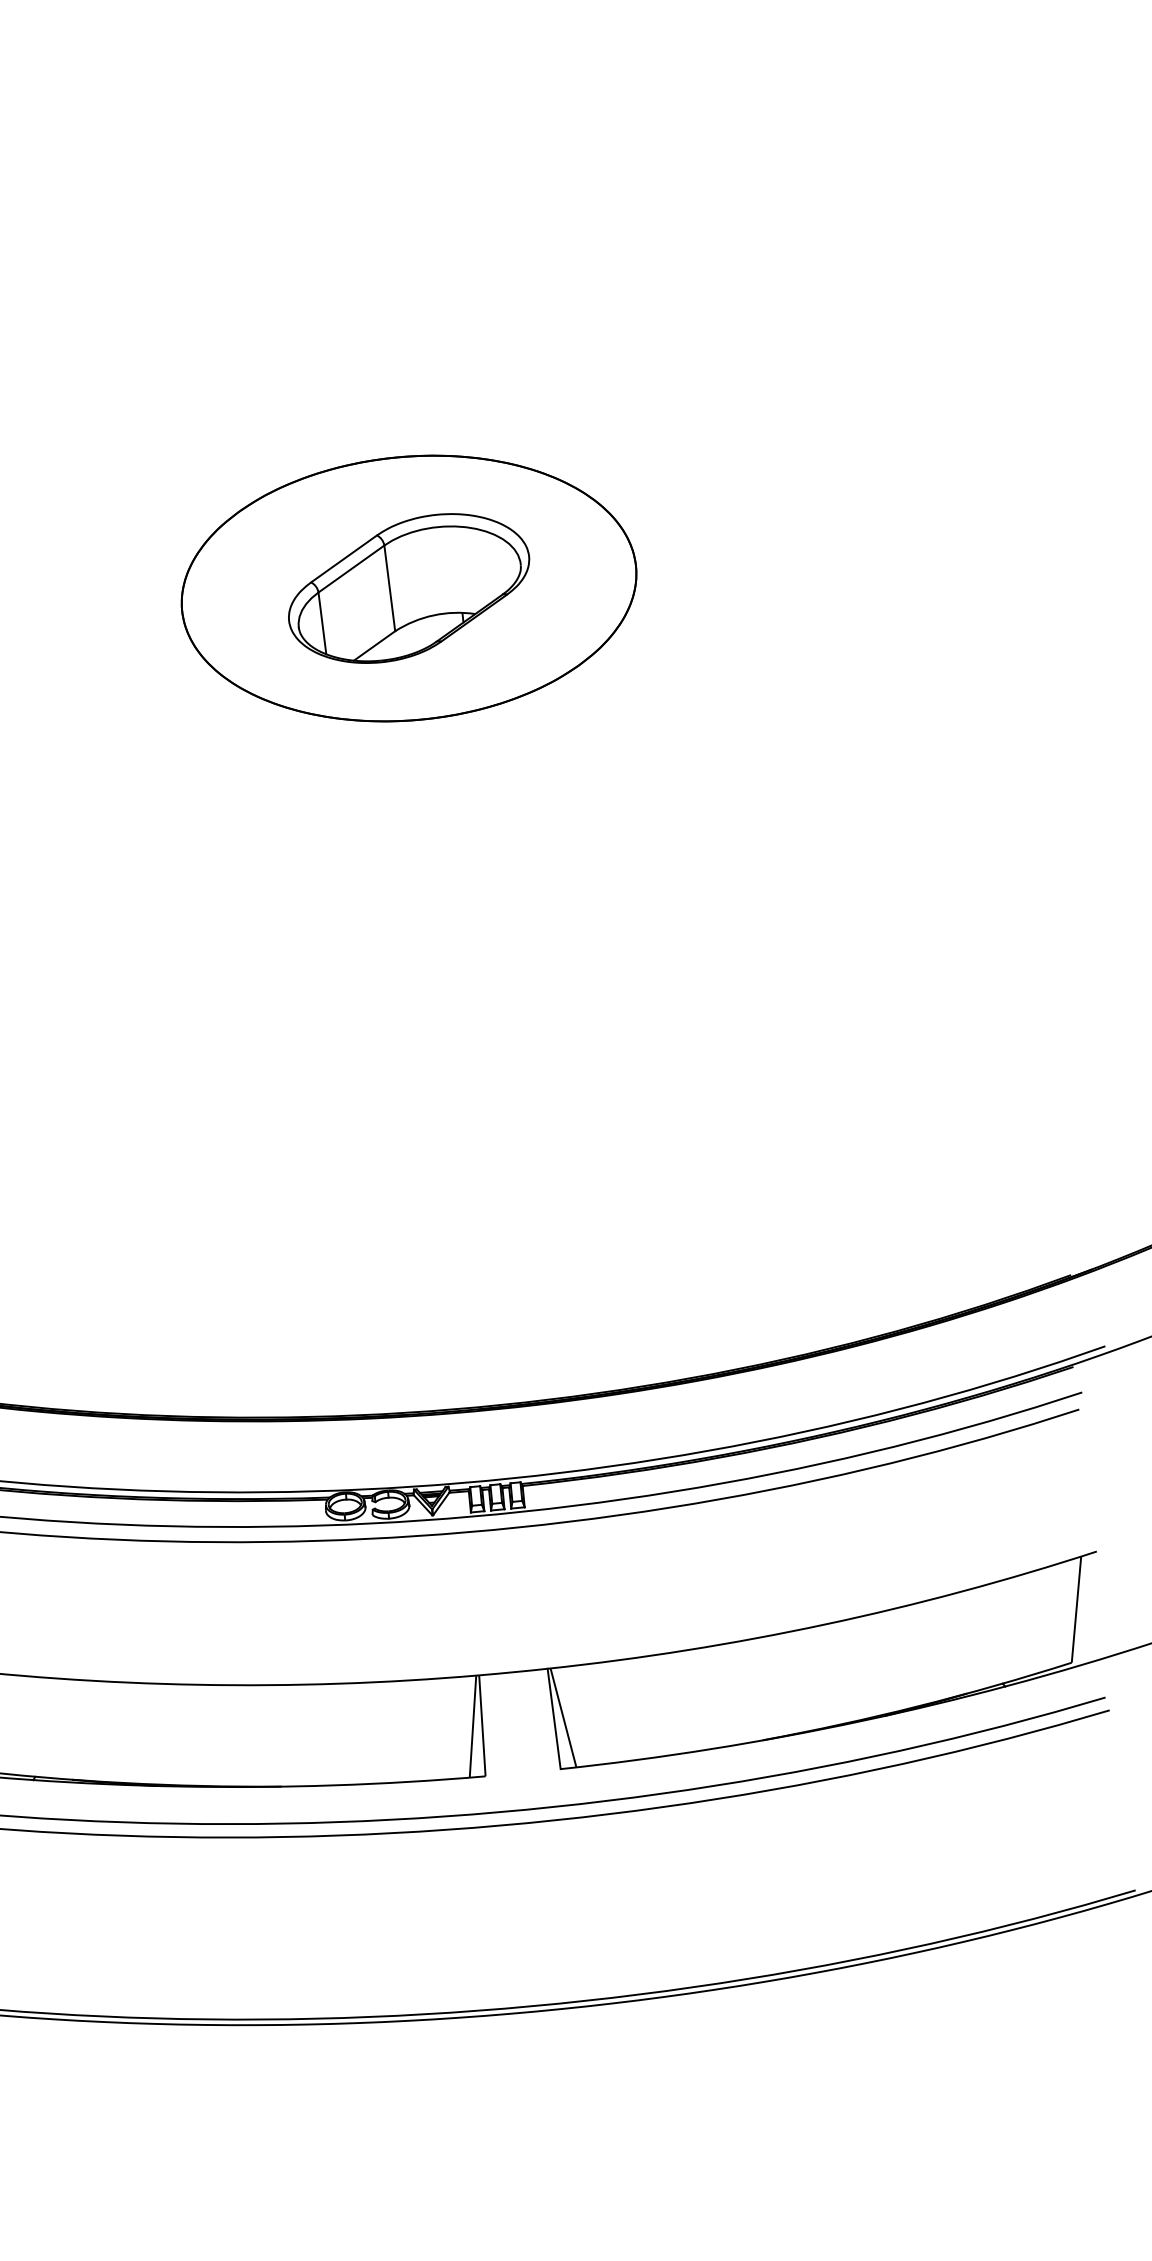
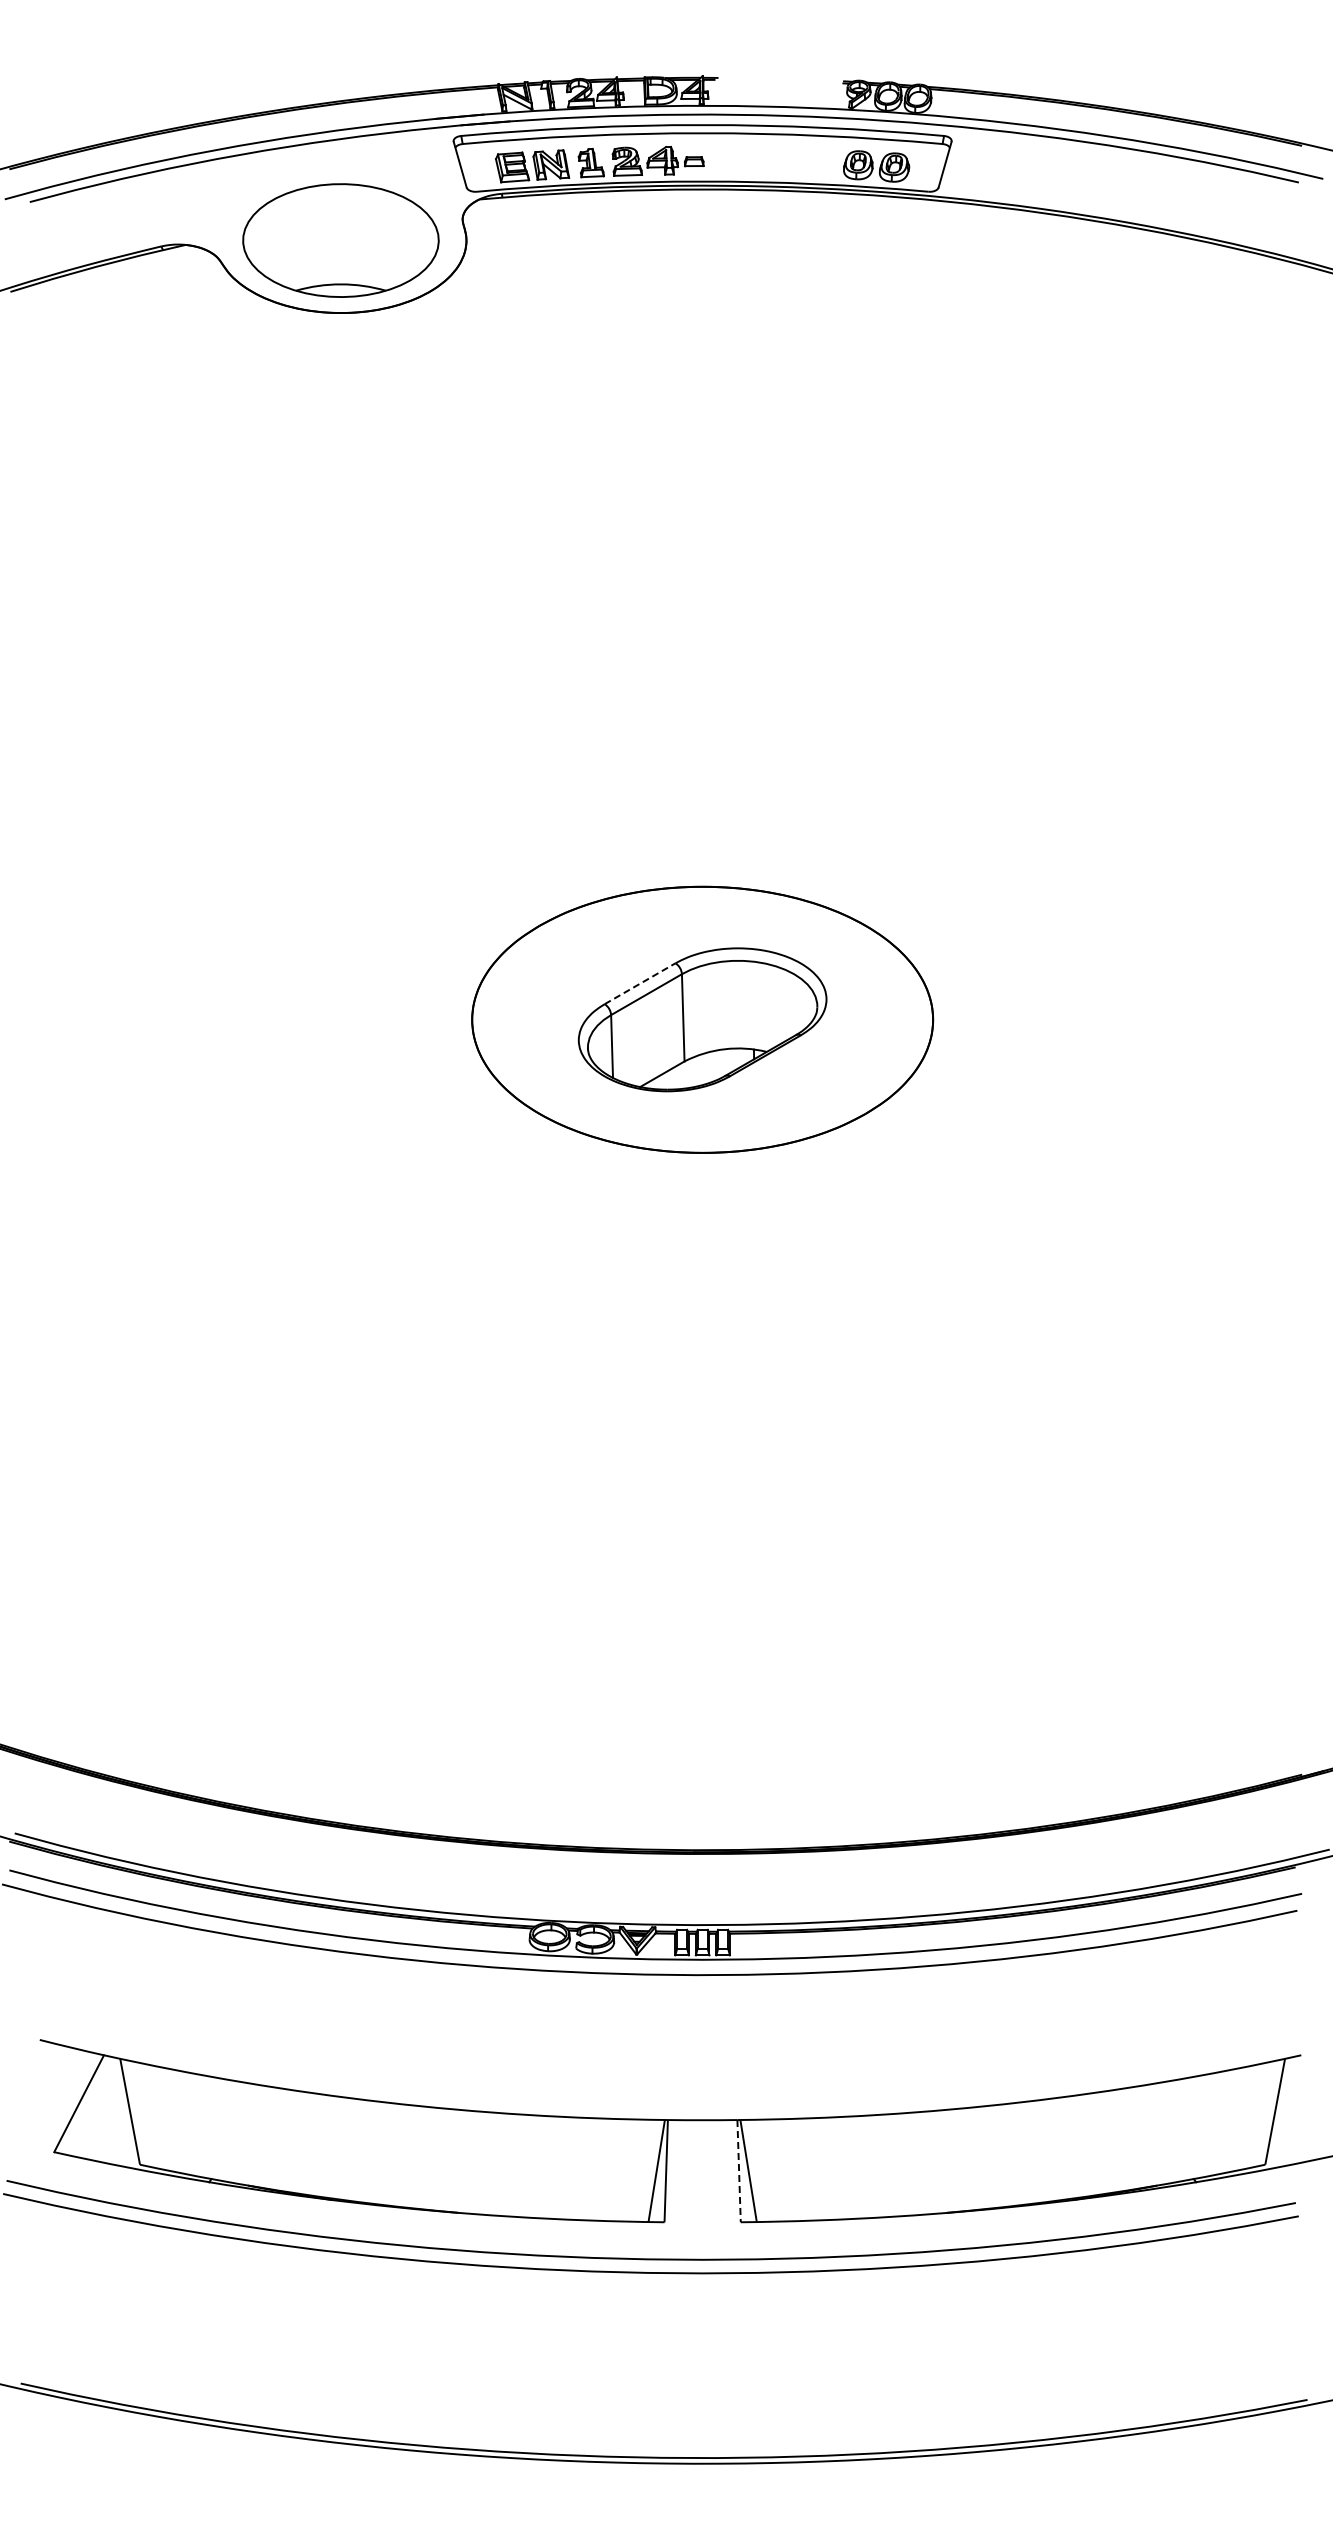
line: (344, 558) -> (640, 983), solid -> dashed
line: (554, 1719) -> (739, 2171), solid -> dashed

